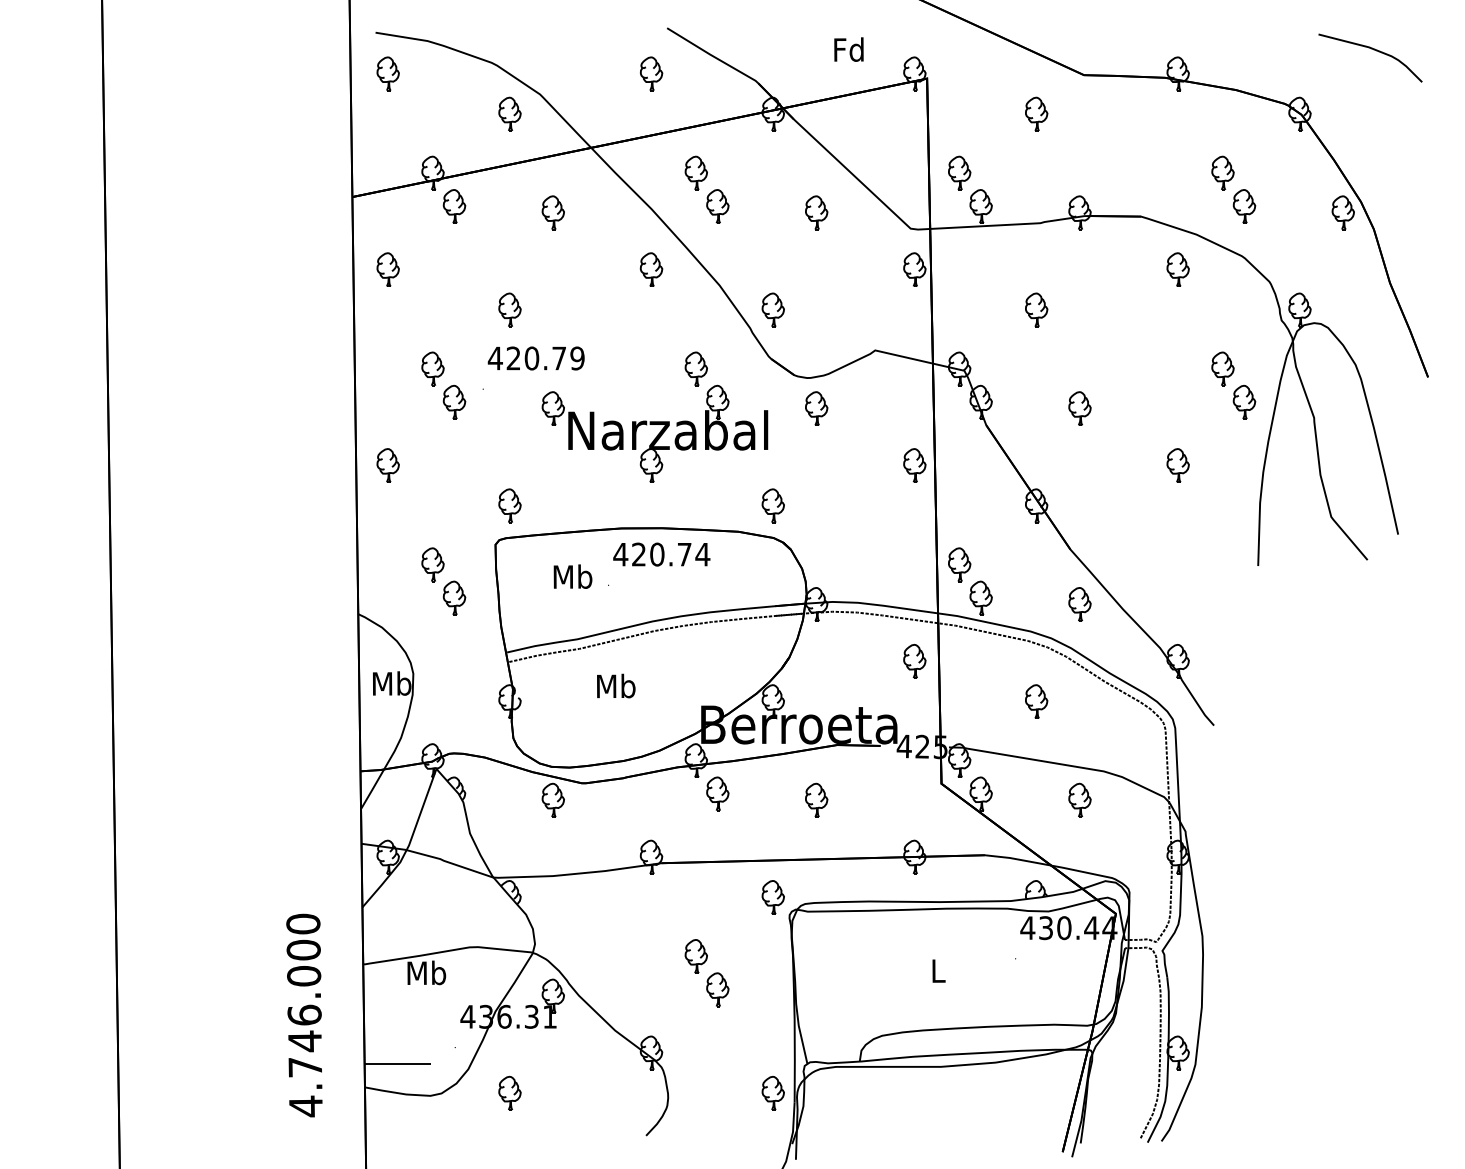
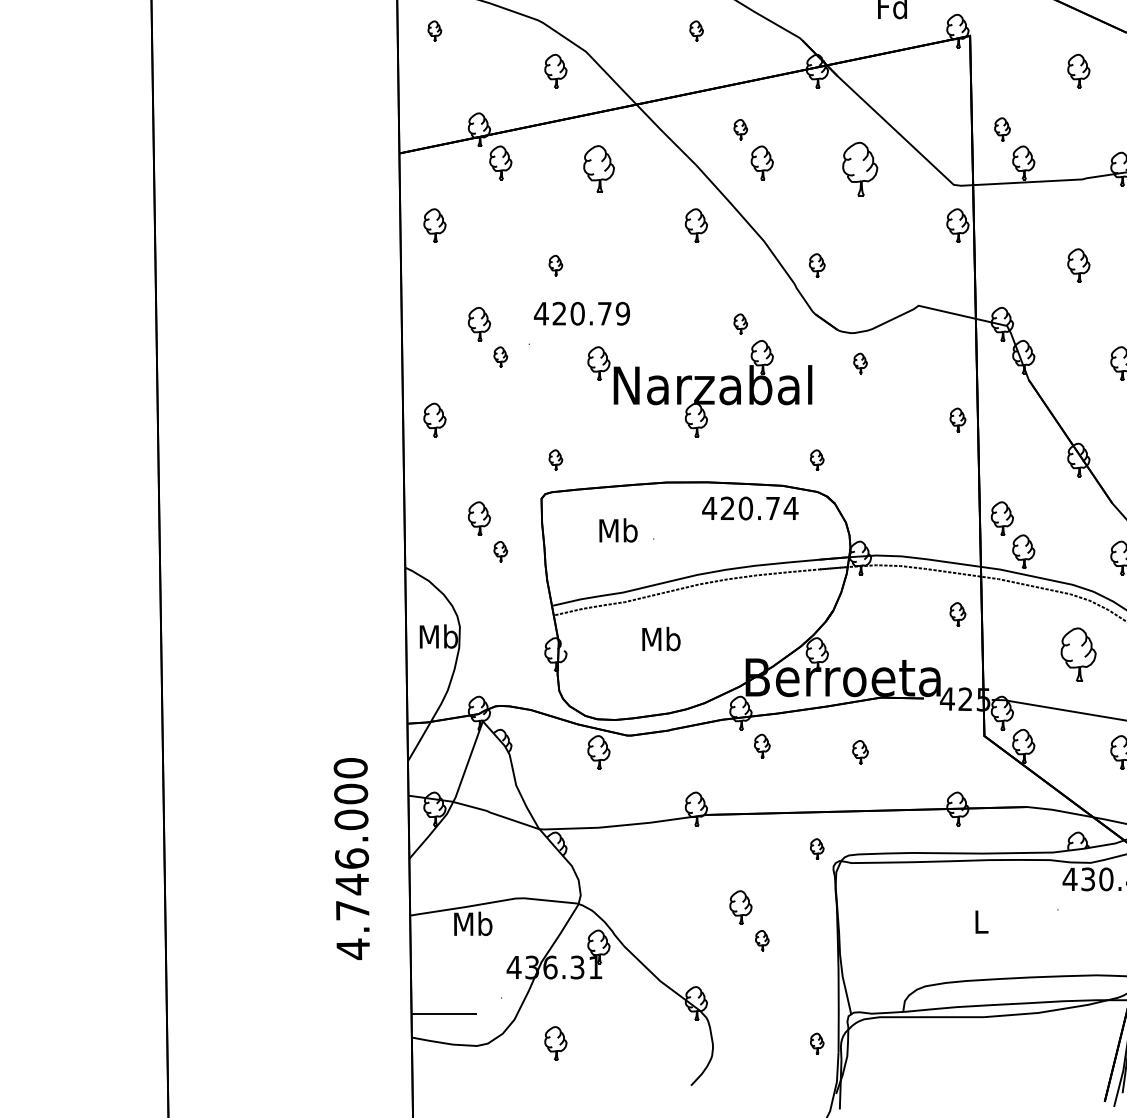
part: (387, 73) -> (434, 30), size x0.6
part: (651, 73) -> (696, 30), size x0.6
part: (695, 172) -> (740, 129), size x0.6
part: (959, 172) -> (1002, 129), size x0.7
part: (552, 212) -> (598, 168), size x1.4
part: (816, 212) -> (860, 168), size x1.6
part: (509, 309) -> (555, 265), size x0.6
part: (772, 309) -> (816, 265), size x0.7
part: (695, 368) -> (740, 323), size x0.6
part: (454, 401) -> (500, 356), size x0.6
part: (816, 408) -> (860, 363), size x0.6
part: (914, 465) -> (957, 420), size x0.7
part: (509, 505) -> (555, 459), size x0.6
part: (772, 505) -> (816, 459), size x0.6
text: (661, 554) -> (750, 508), moved
part: (454, 597) -> (500, 551), size x0.6
part: (914, 661) -> (957, 614), size x0.7
part: (1036, 701) -> (1078, 654), size x1.6
part: (717, 793) -> (761, 745), size x0.7
part: (816, 799) -> (860, 751), size x0.7
part: (772, 897) -> (816, 849), size x0.6
part: (717, 989) -> (761, 940), size x0.6
text: (304, 1015) -> (351, 858), moved
part: (772, 1093) -> (816, 1043), size x0.6

